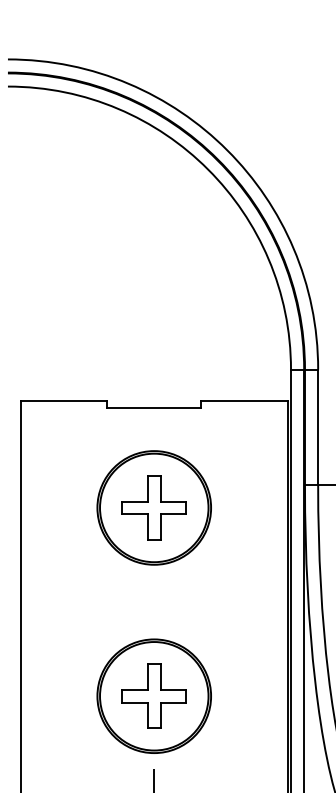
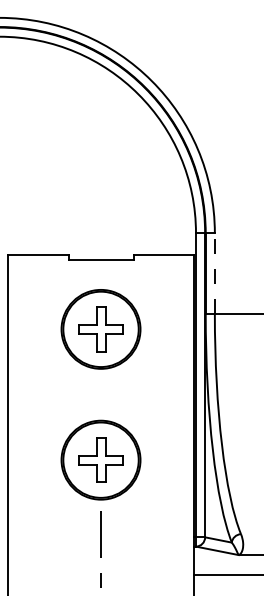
line: (317, 427) -> (214, 273), solid -> dashed

